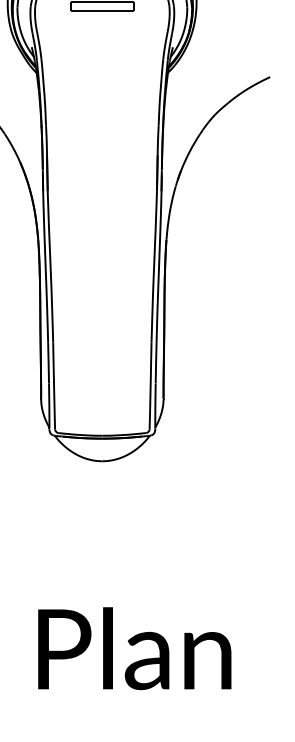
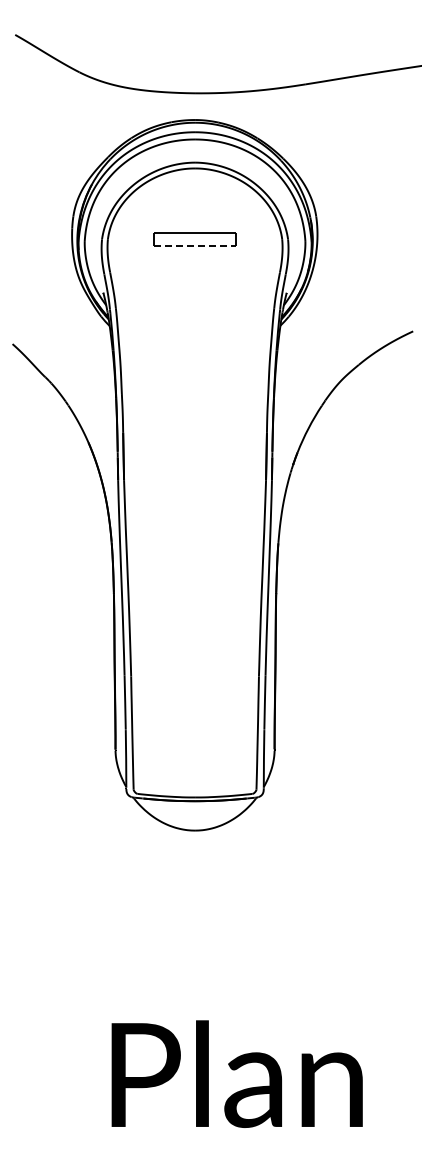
line: (102, 11) -> (195, 245), solid -> dashed

